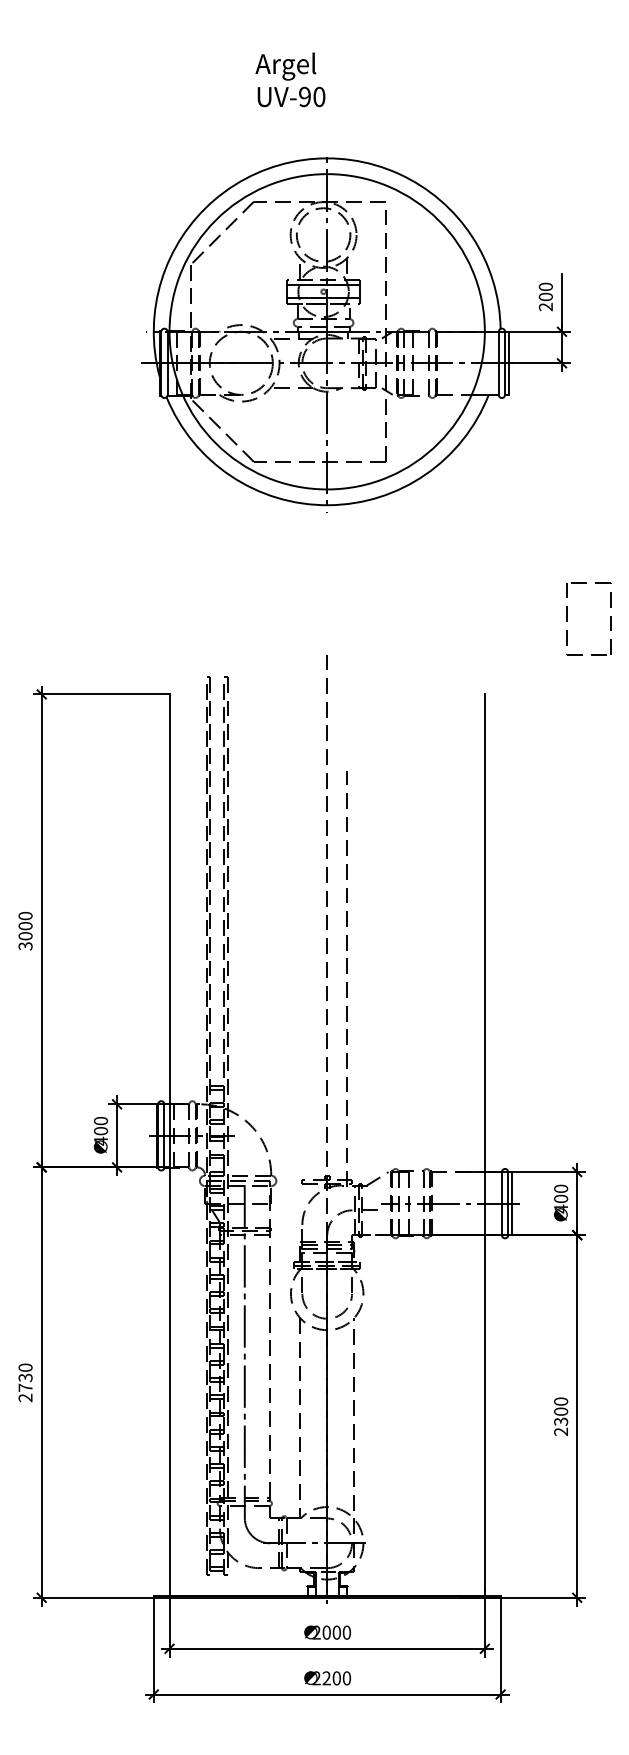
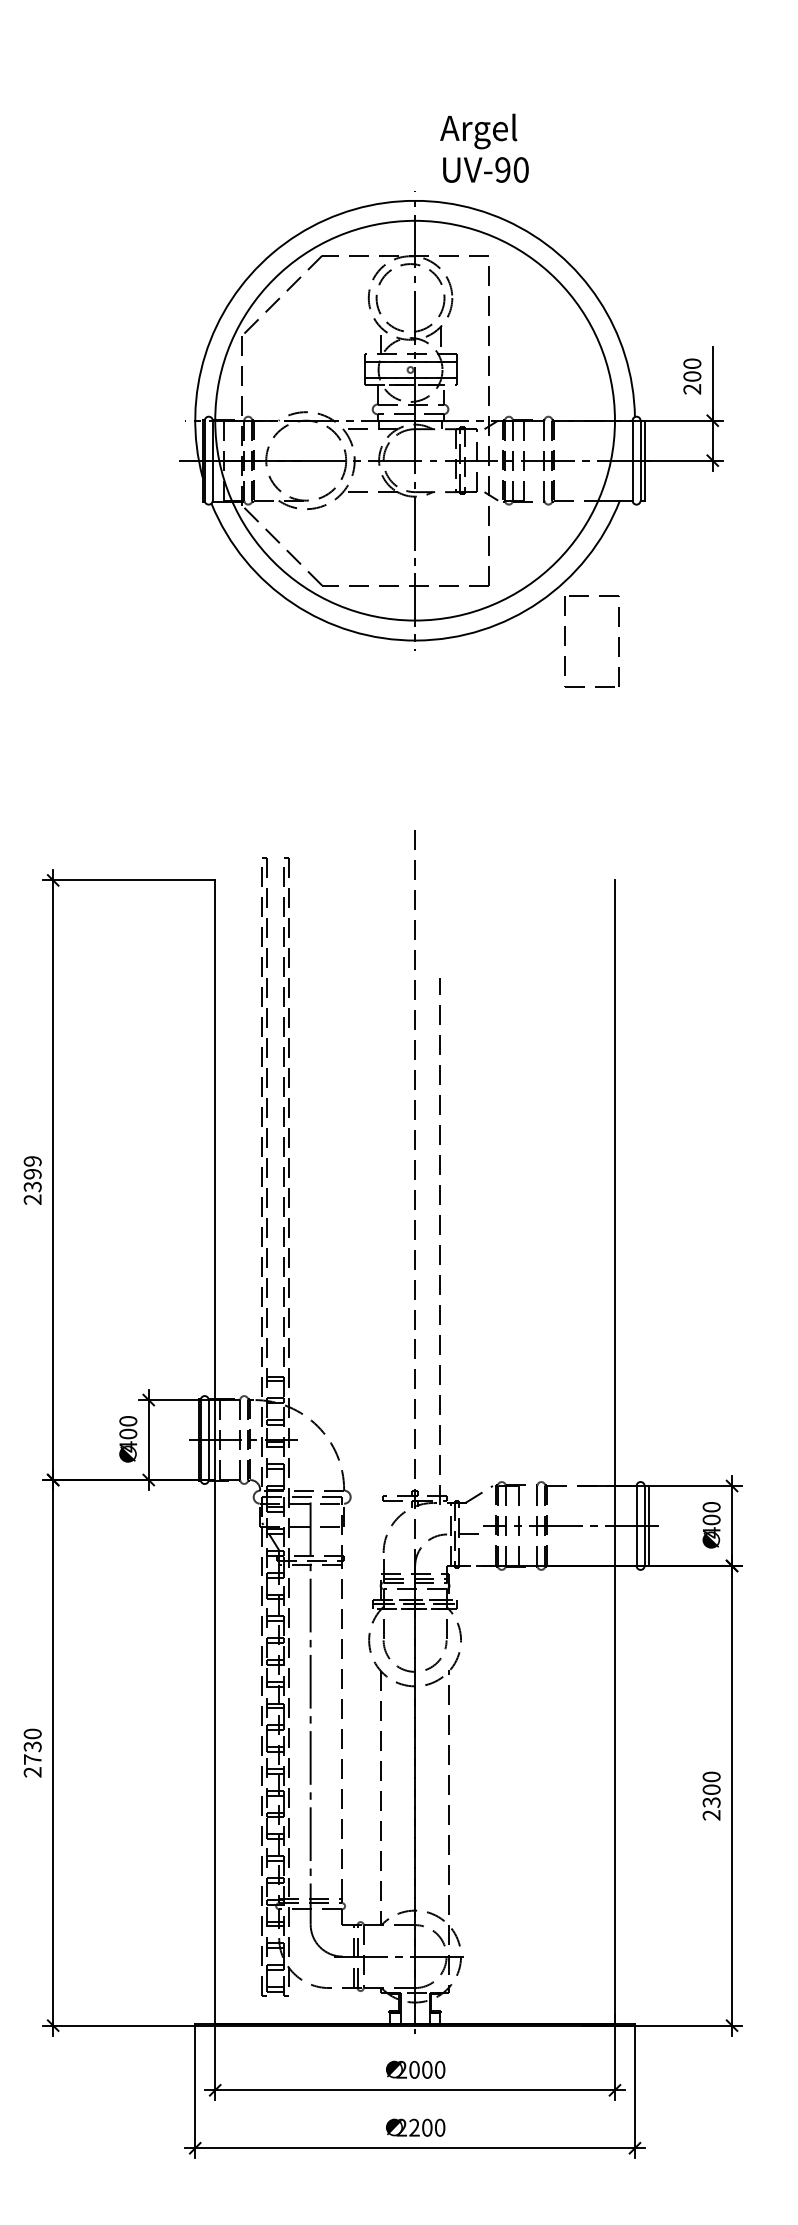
text: (290, 79) -> (484, 147), moved
part: (568, 618) -> (565, 641), moved
text: (25, 931) -> (32, 1180), 3000 -> 2399

